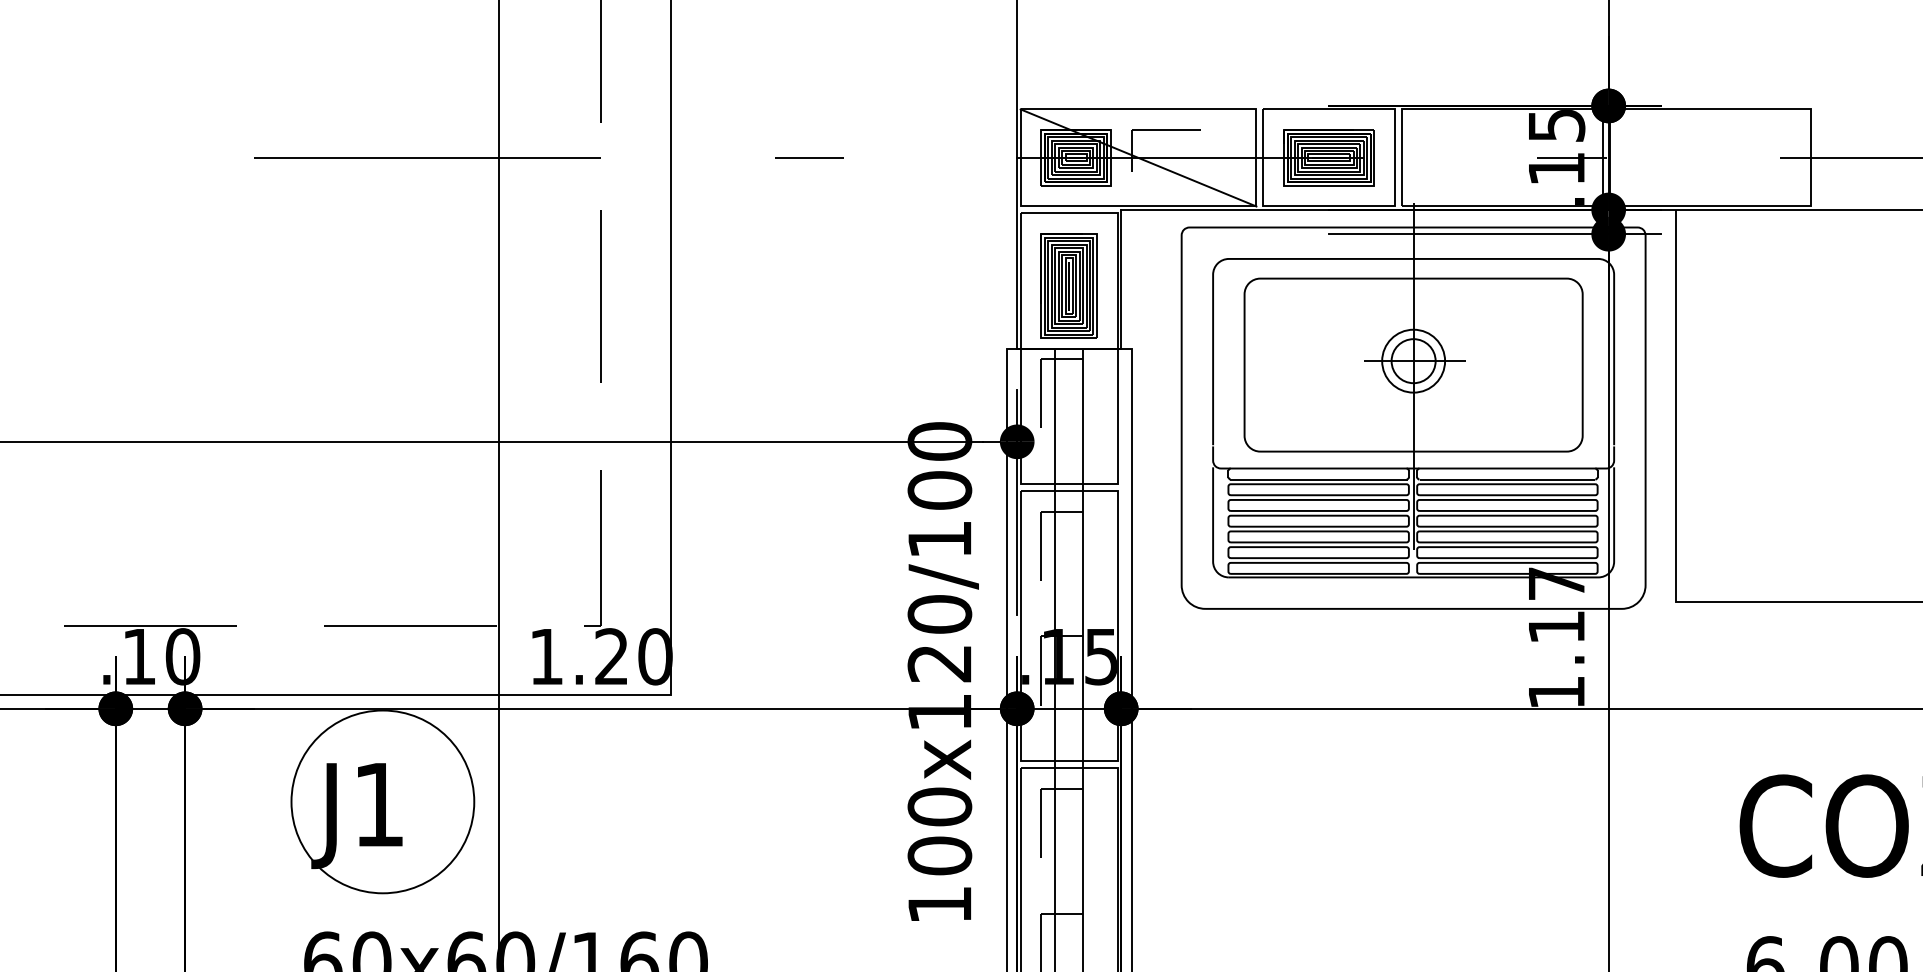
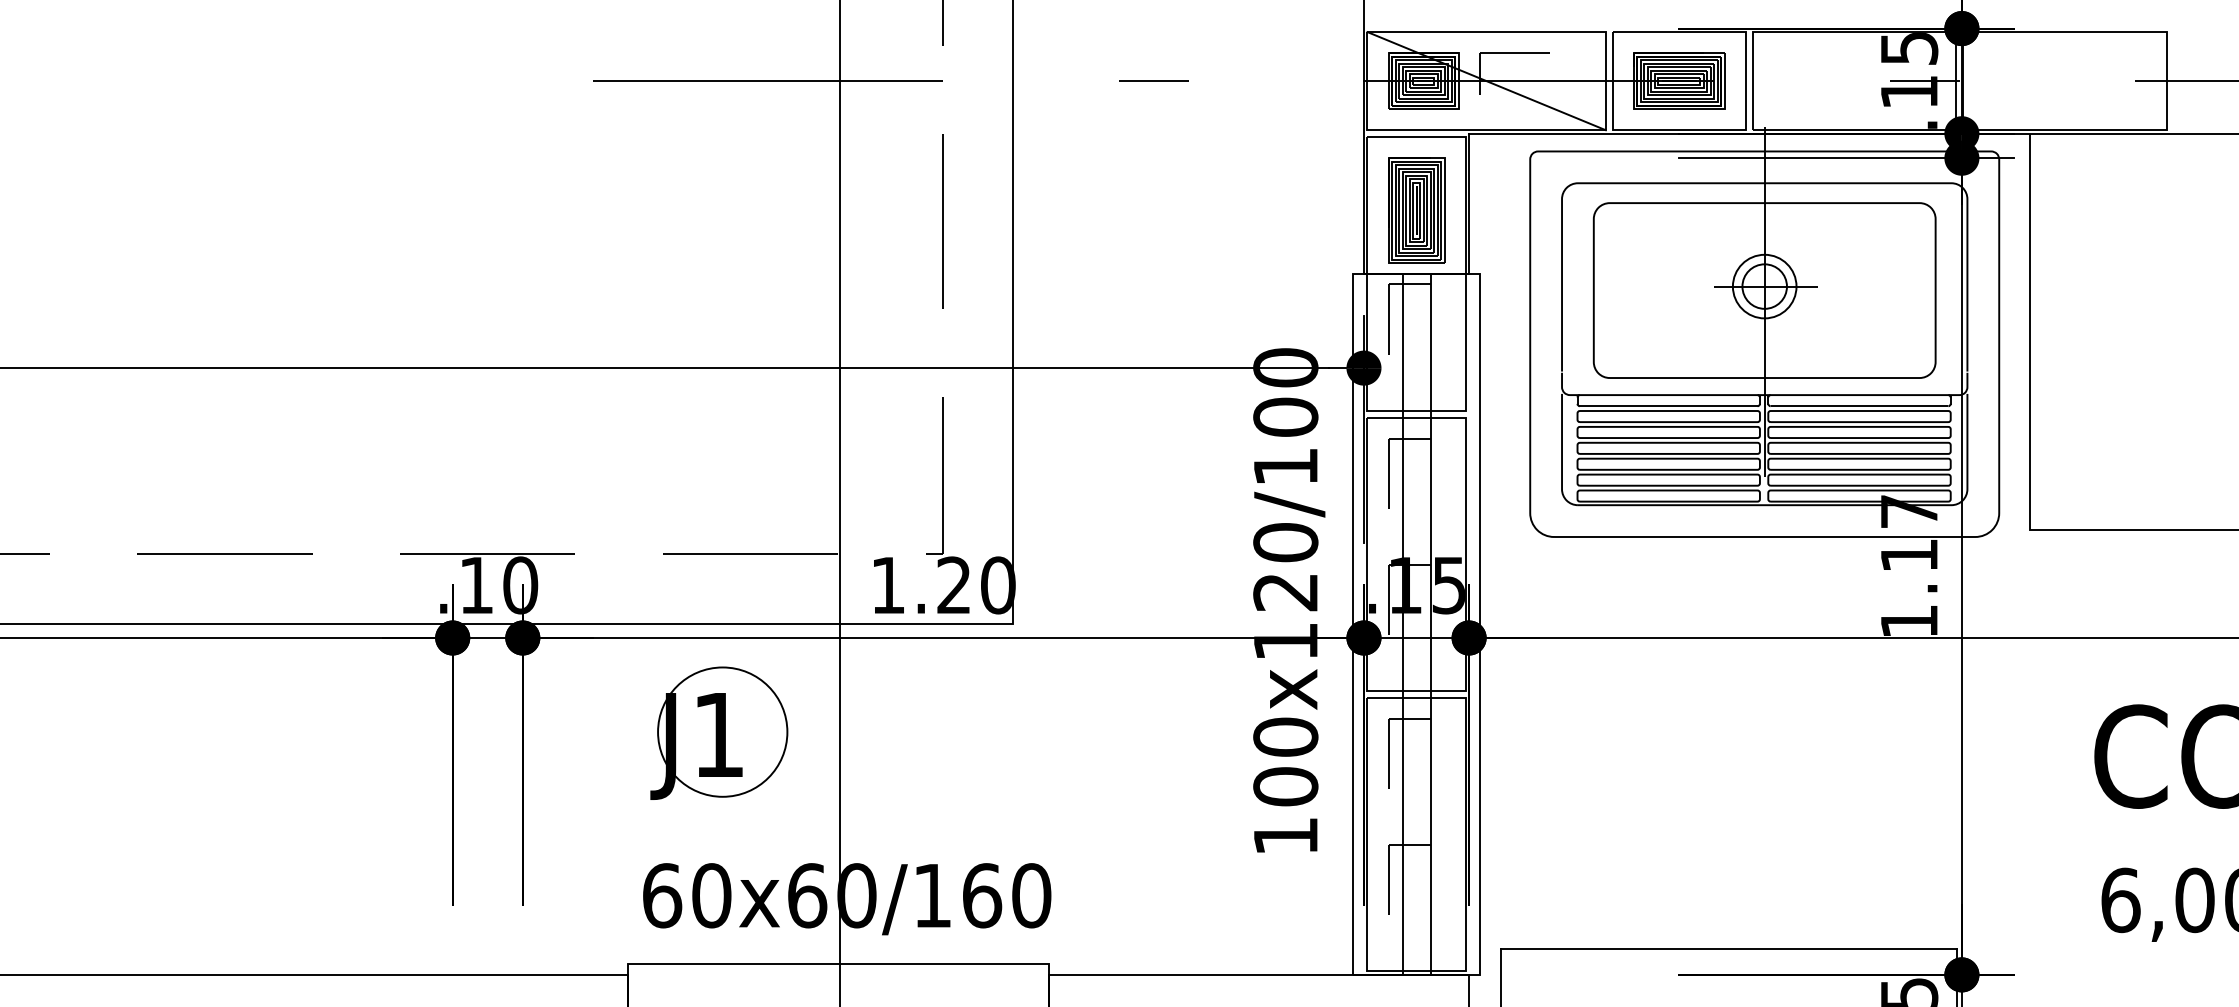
circle: (382, 801) -> (722, 731), size x0.7

